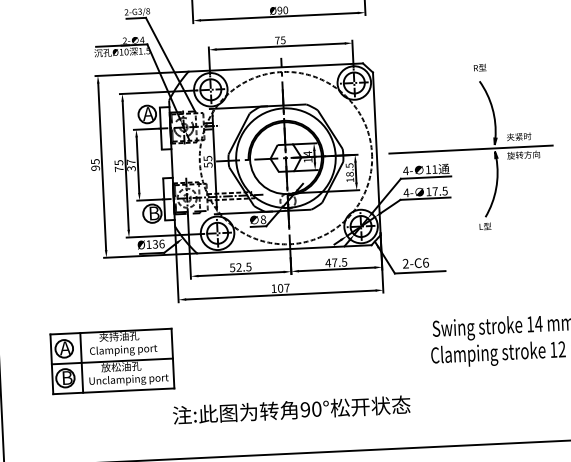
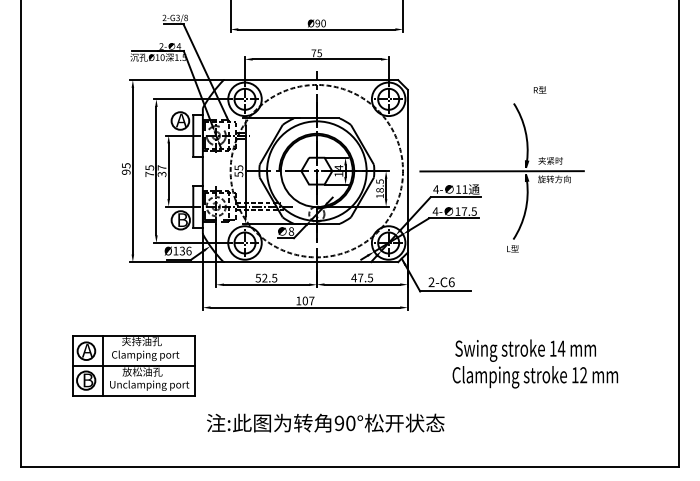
text: (479, 67) -> (539, 89), moved
text: (291, 409) -> (325, 422), moved

